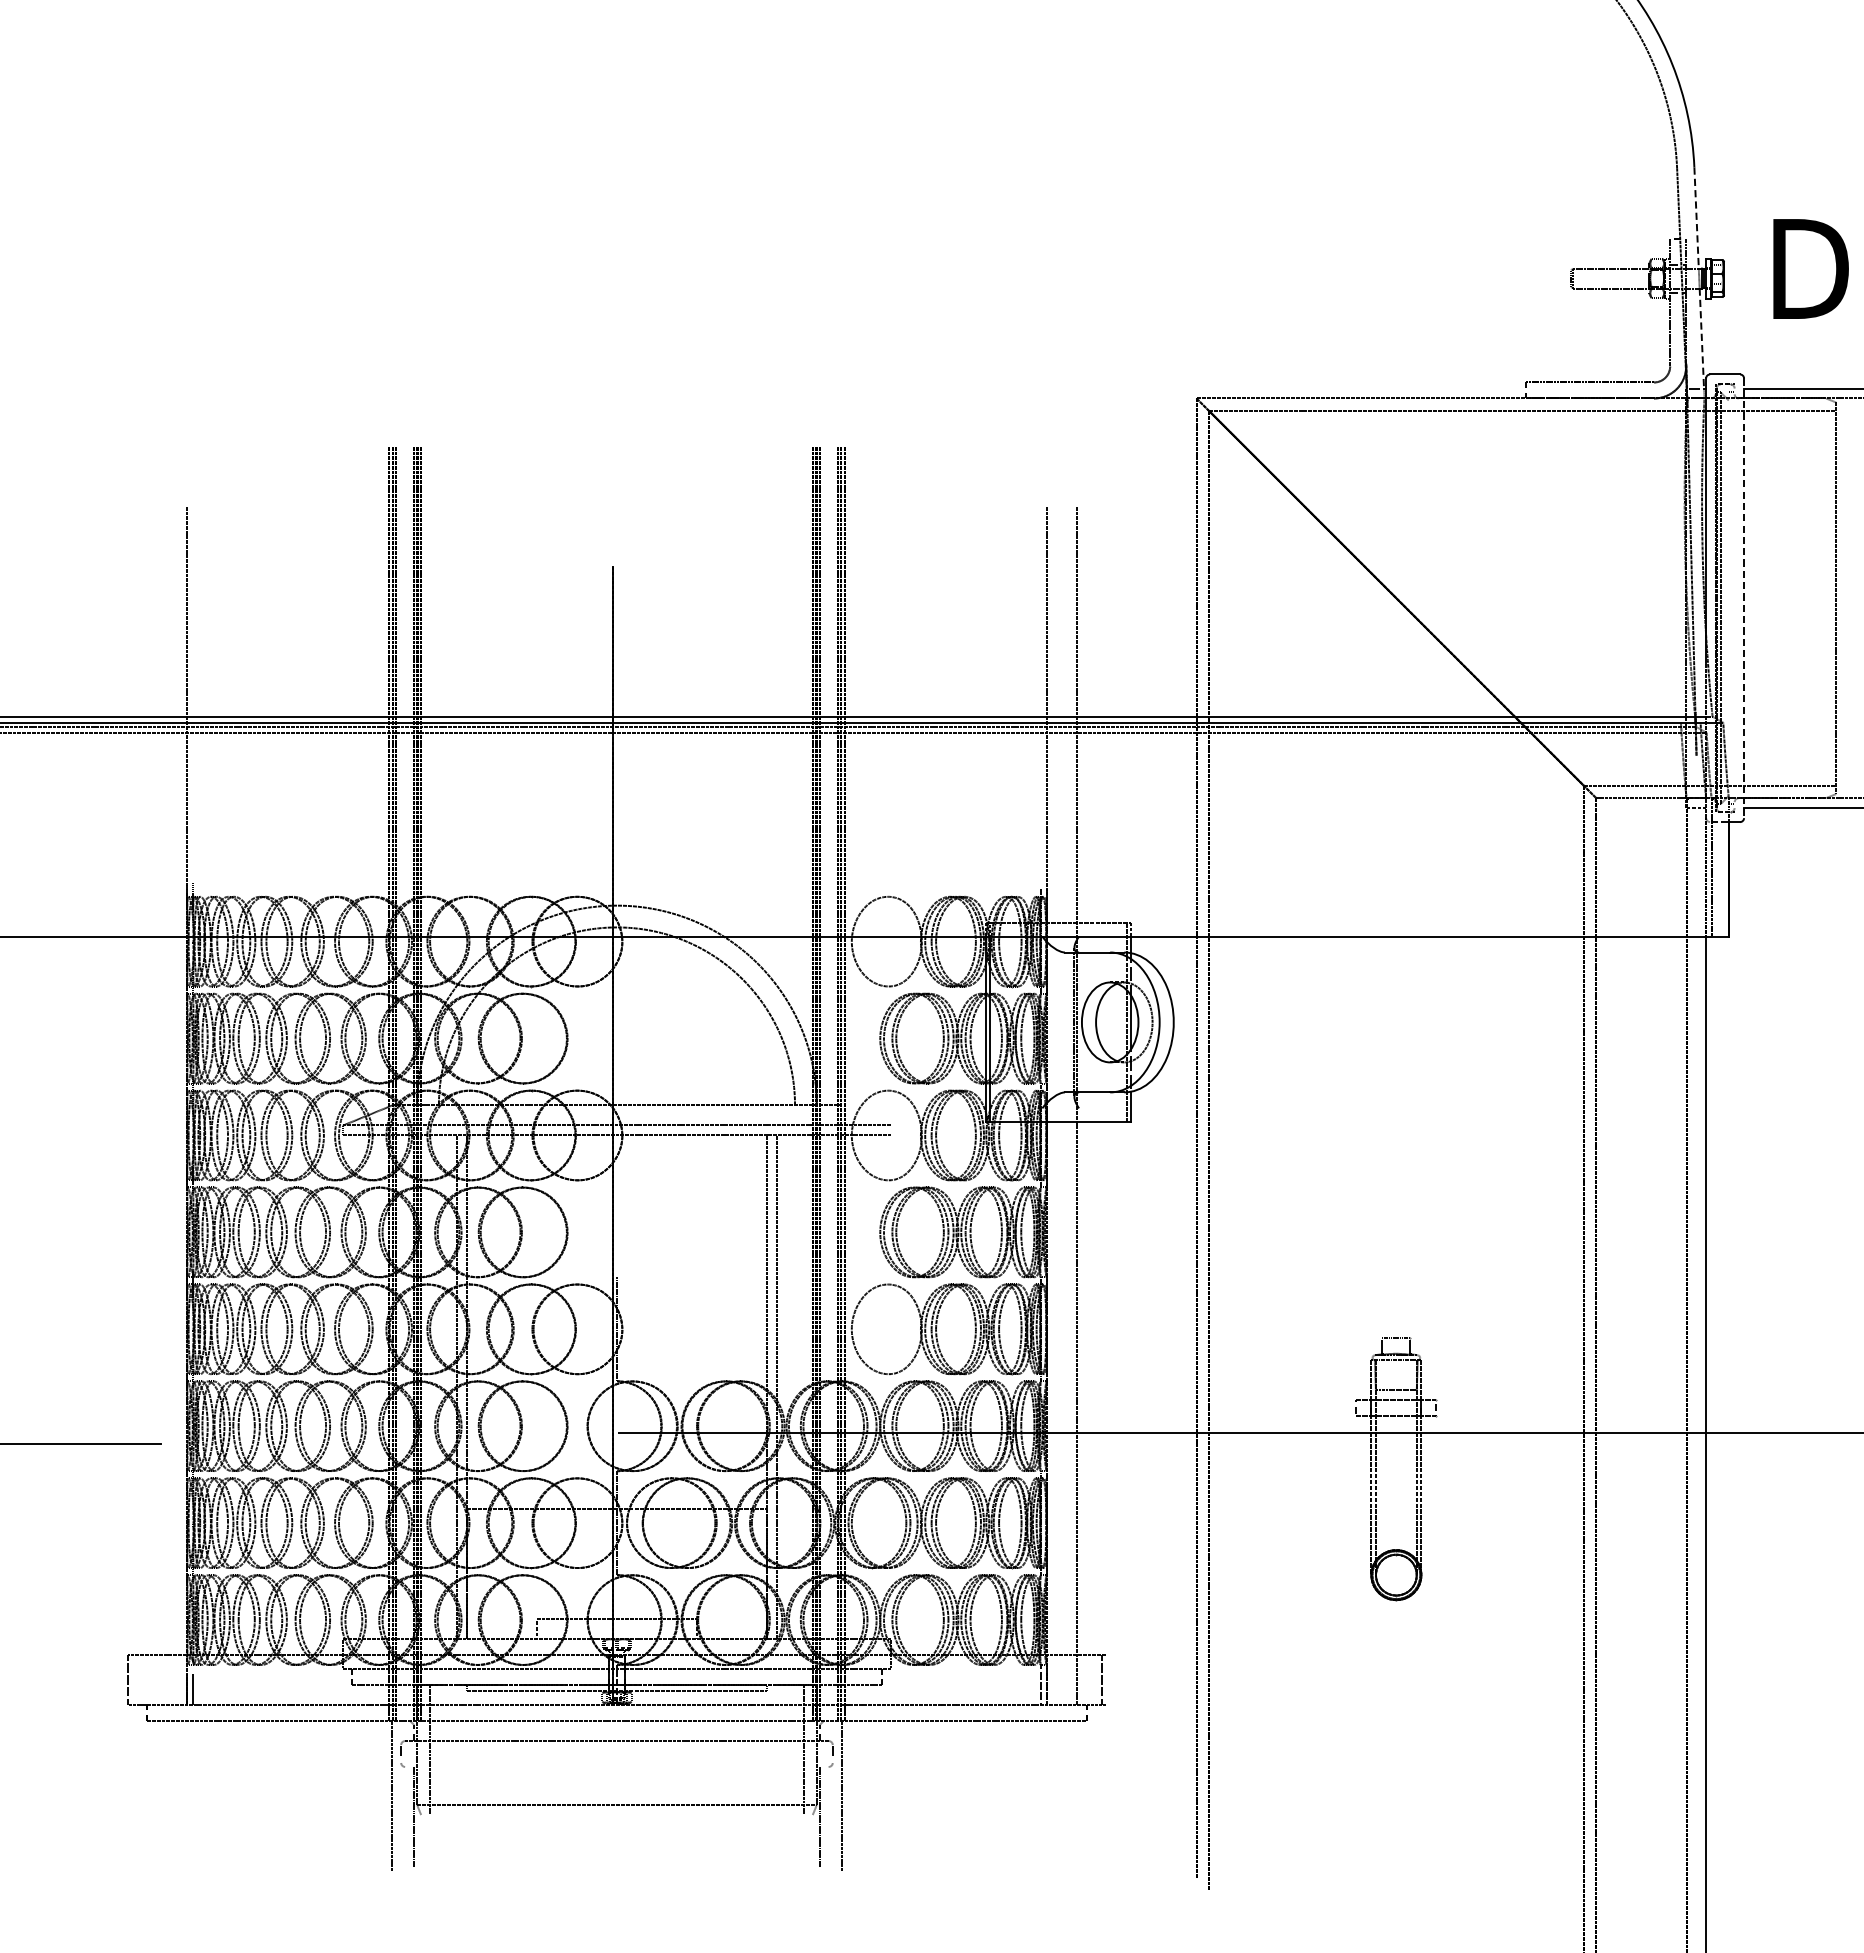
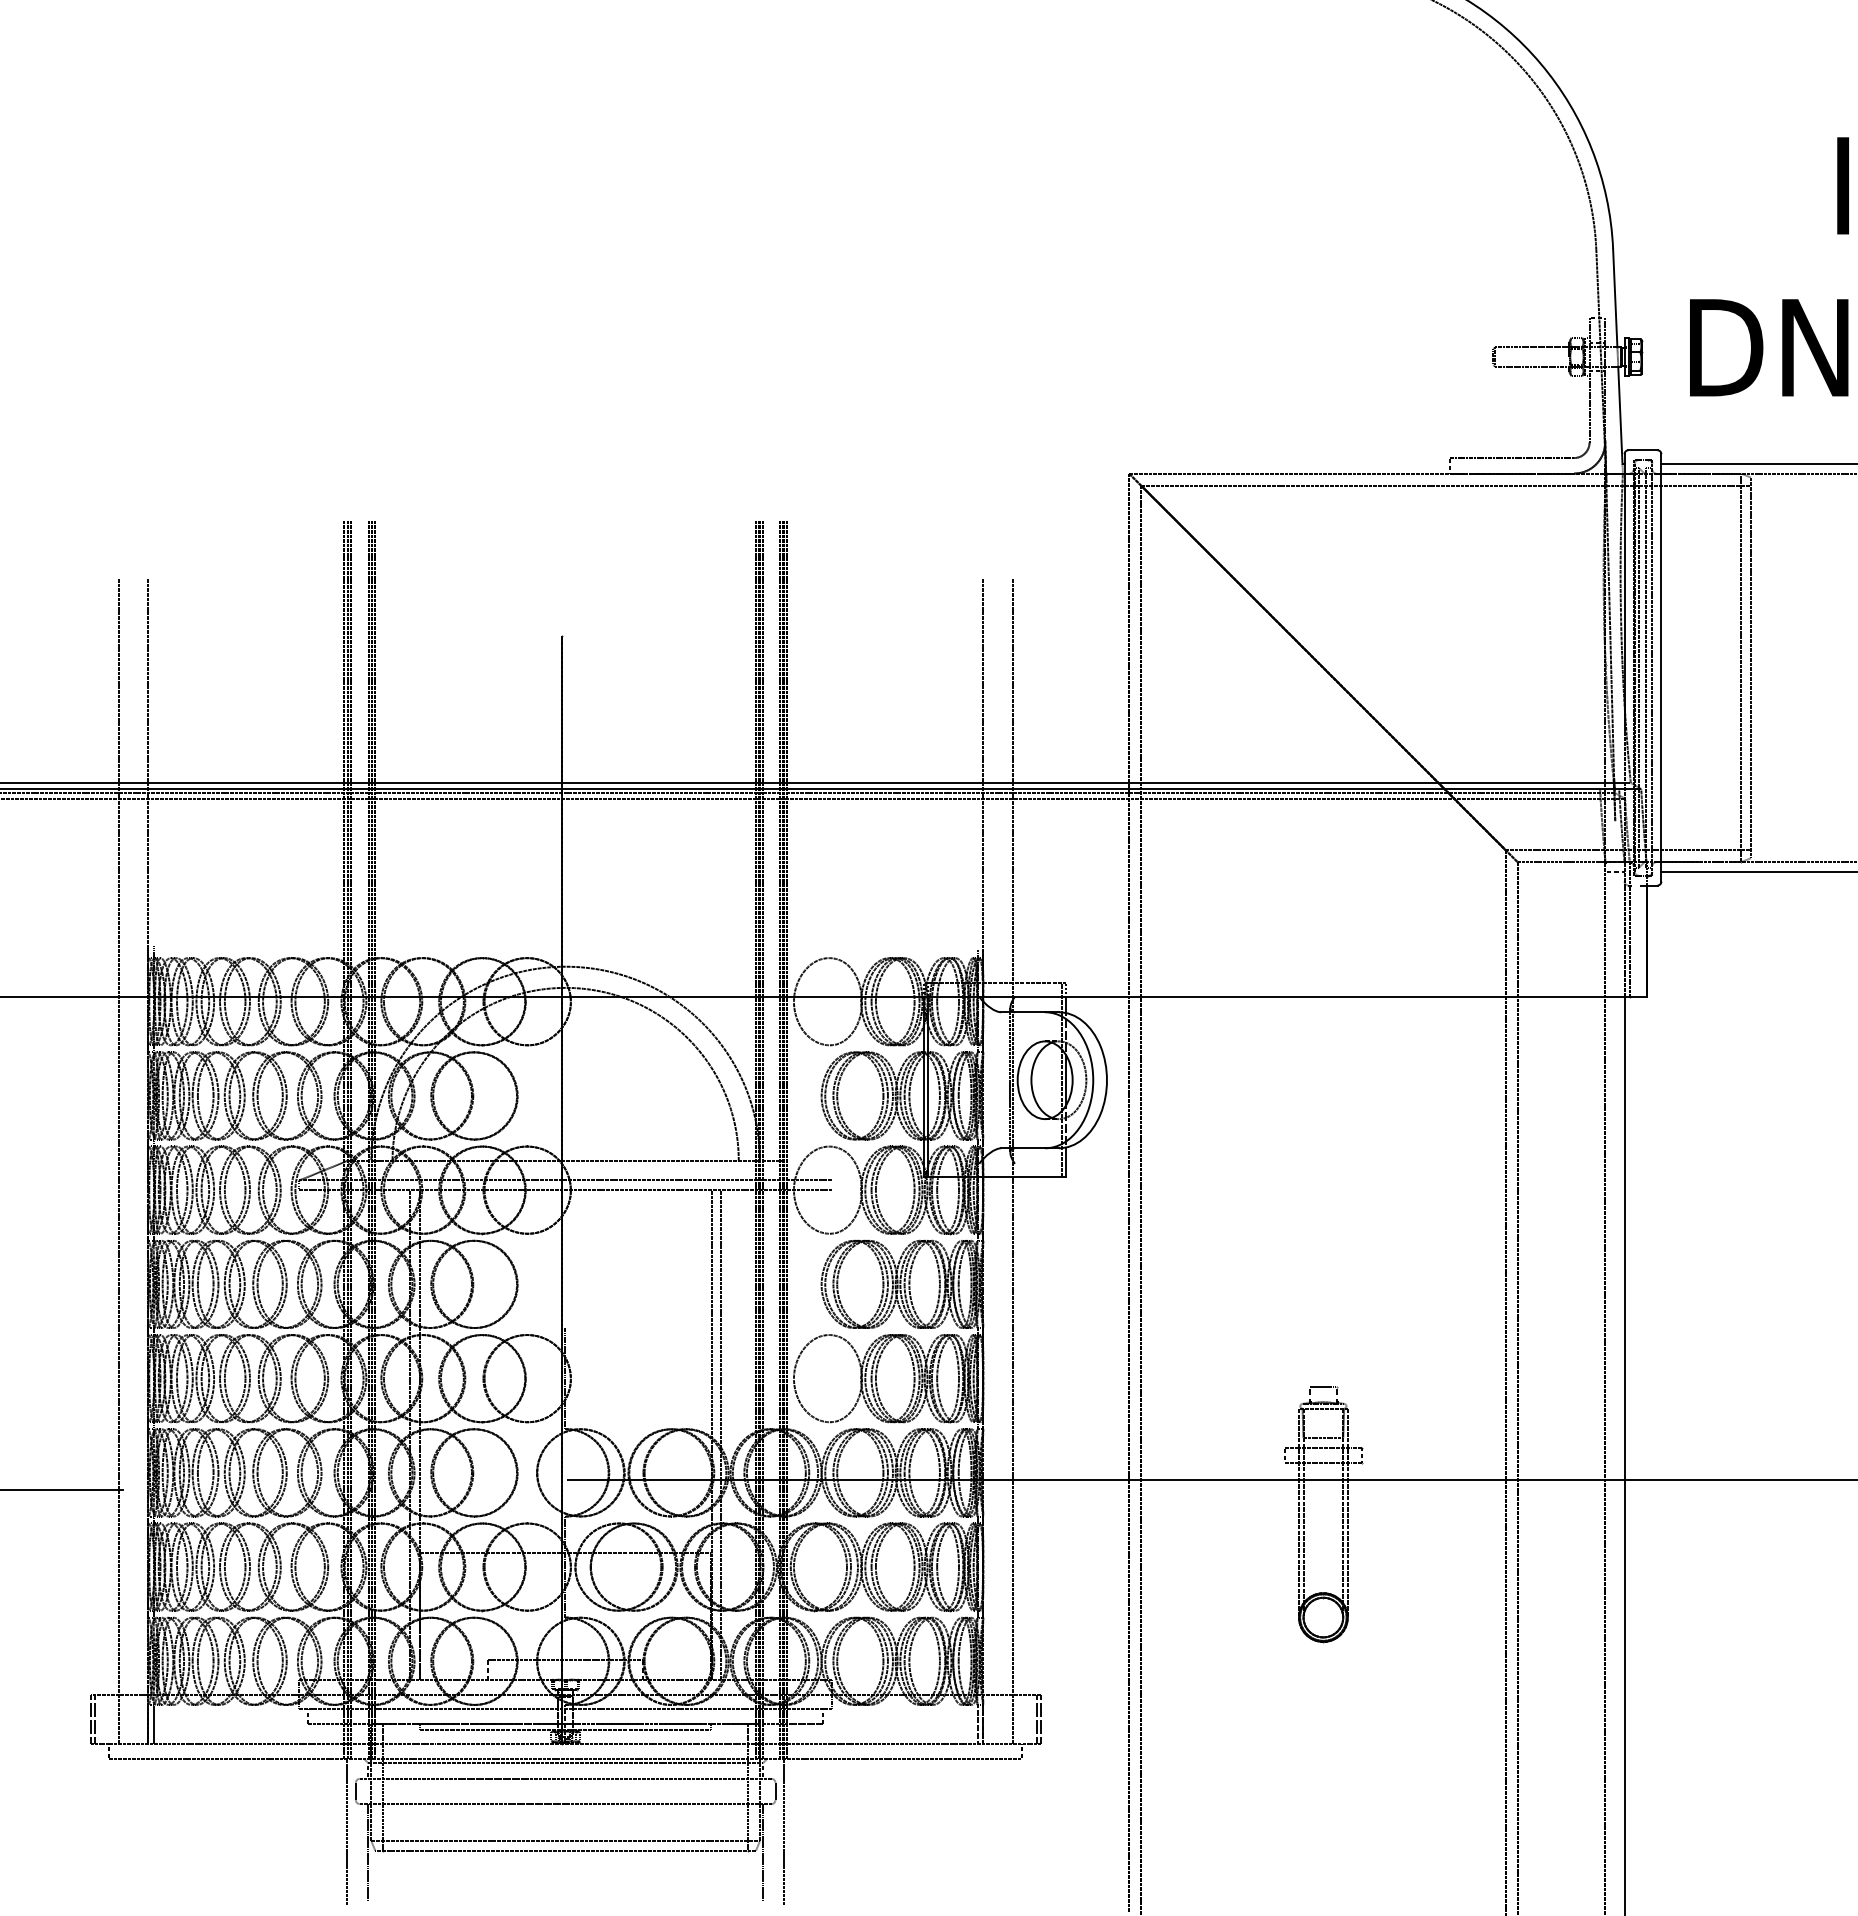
line: (1696, 218) -> (1615, 298), dashed -> solid
line: (1701, 338) -> (1620, 415), dashed -> solid
line: (1728, 597) -> (1646, 667), added
line: (1734, 597) -> (1652, 667), added
line: (1744, 597) -> (1661, 667), dashed -> solid
line: (1826, 597) -> (1741, 667), added
line: (157, 1104) -> (118, 1160), added
line: (132, 1679) -> (94, 1719), added
line: (1105, 1679) -> (1040, 1719), added
line: (616, 1725) -> (565, 1763), added
line: (616, 1767) -> (565, 1804), added
line: (616, 1814) -> (565, 1850), added

